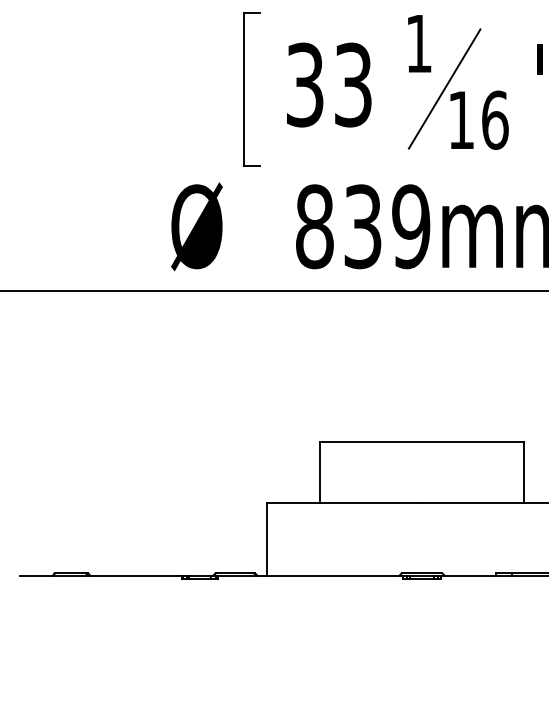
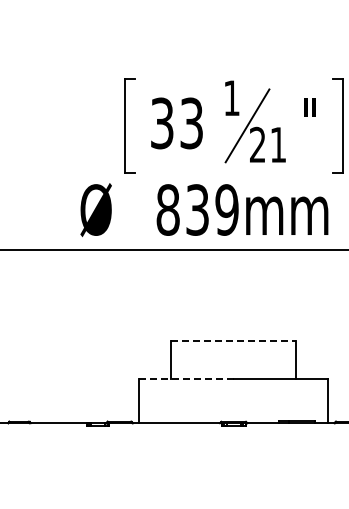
text: (478, 119) -> (268, 144), 16 -> 21
line: (423, 441) -> (234, 341), solid -> dashed
line: (344, 502) -> (186, 378), solid -> dashed

